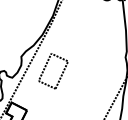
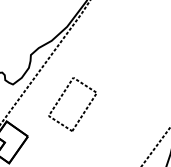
part: (60, 75) -> (82, 112), moved

